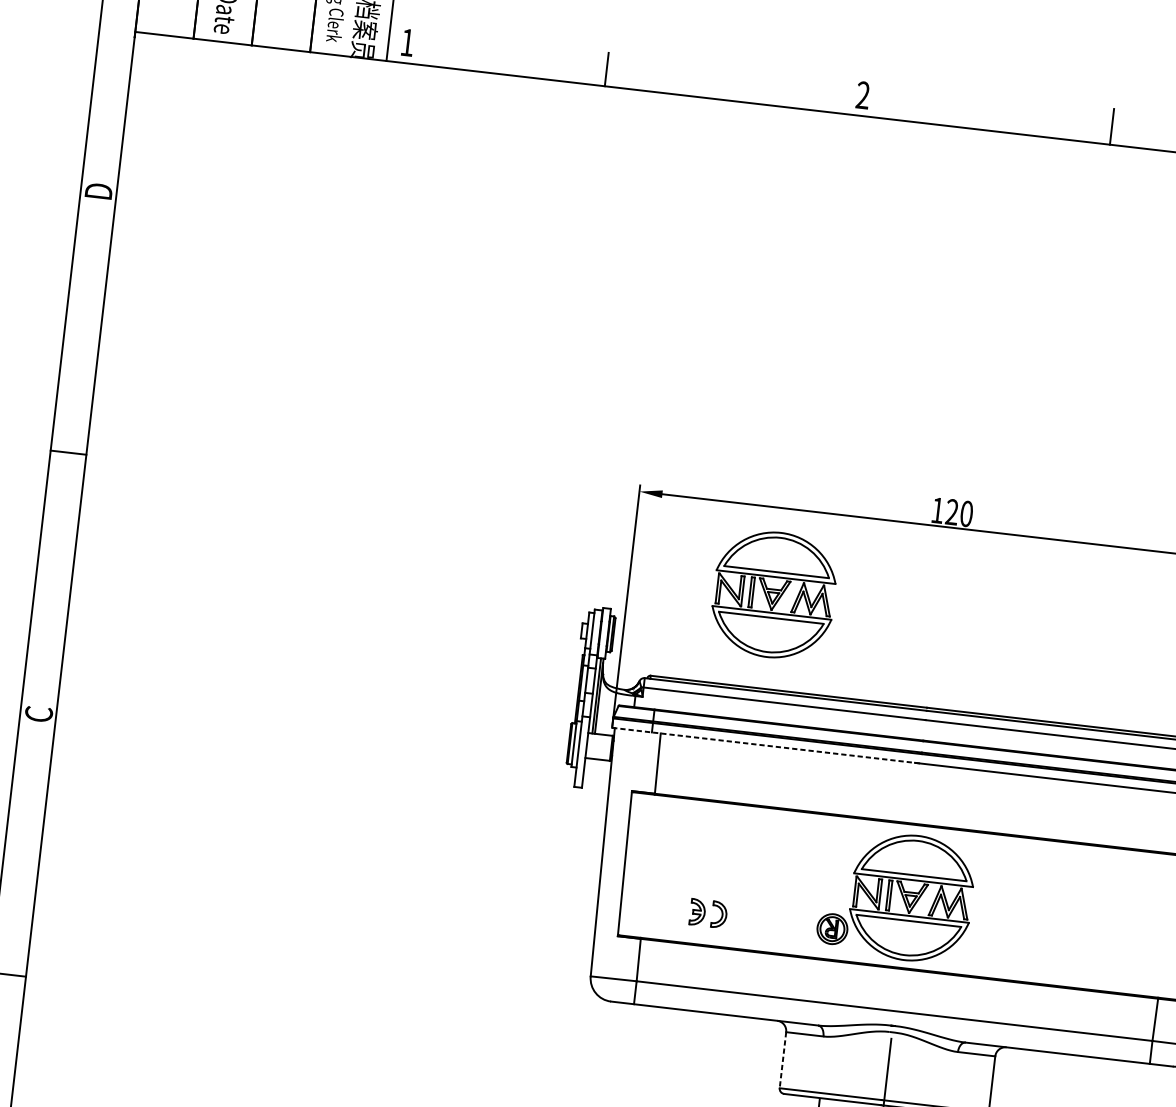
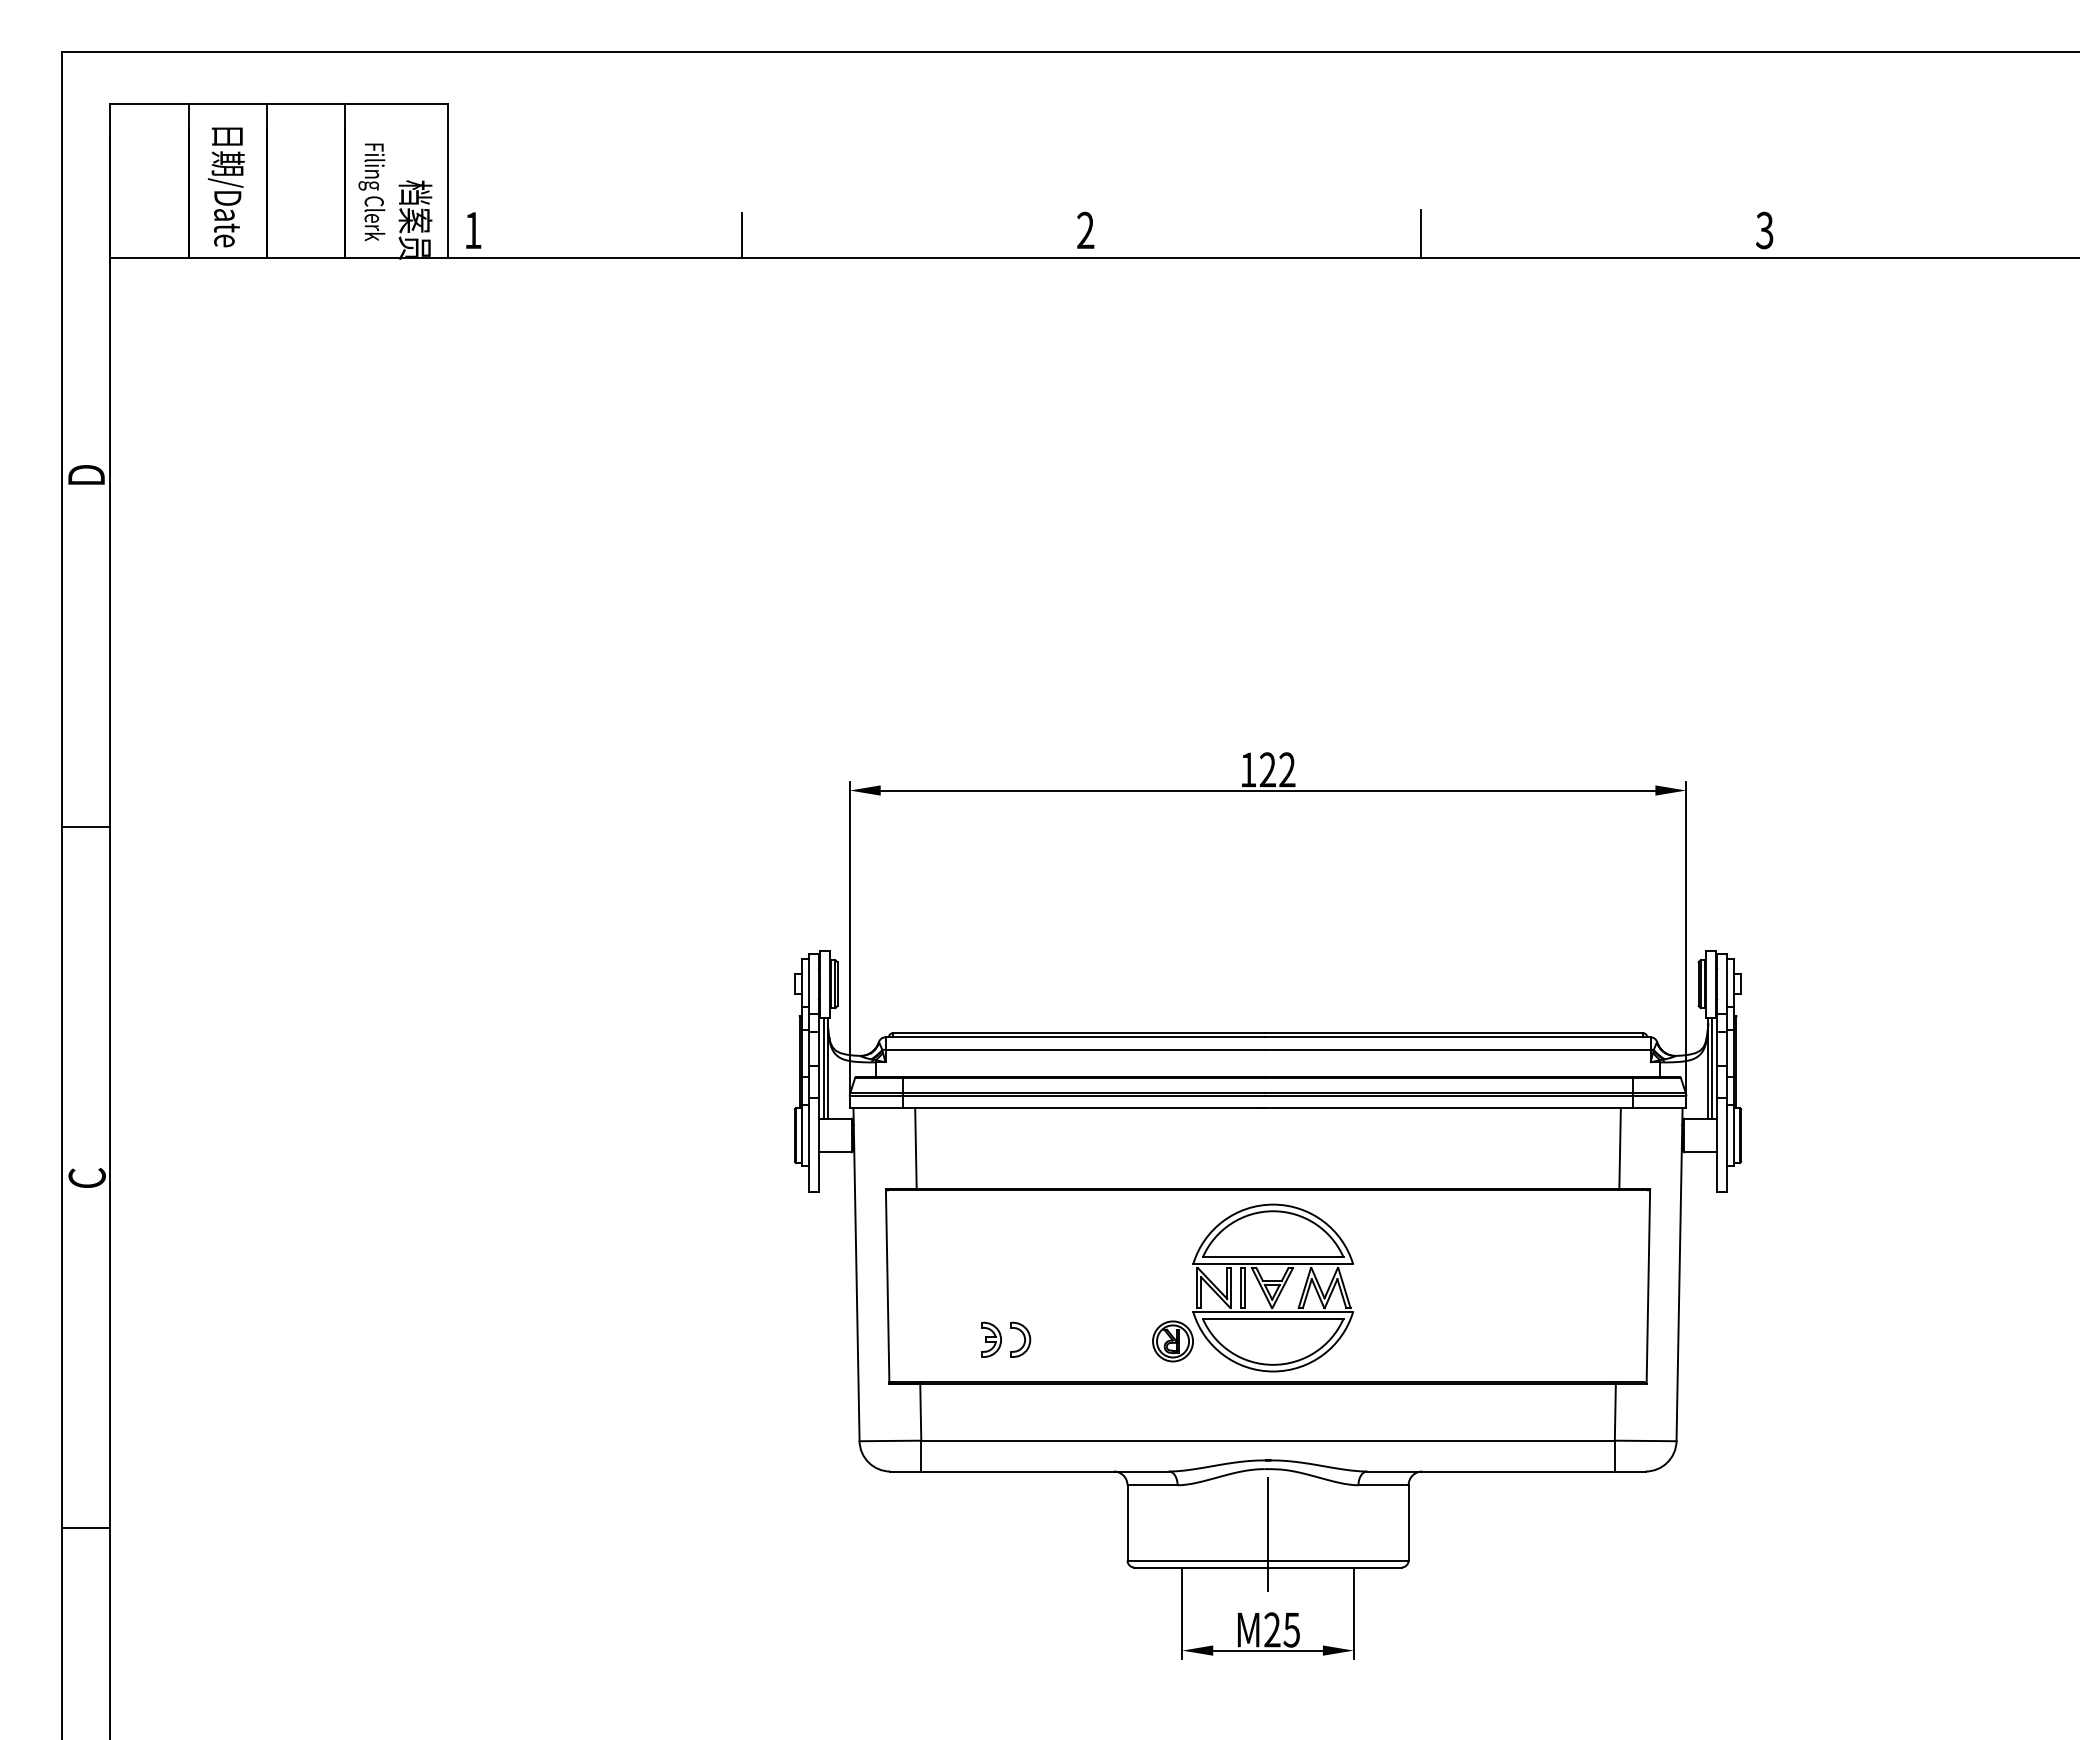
text: (966, 513) -> (1287, 769), 120 -> 122
part: (773, 594) -> (1043, 906), removed
line: (766, 745) -> (1057, 1108), dashed -> solid
line: (782, 1059) -> (1127, 1522), dashed -> solid

